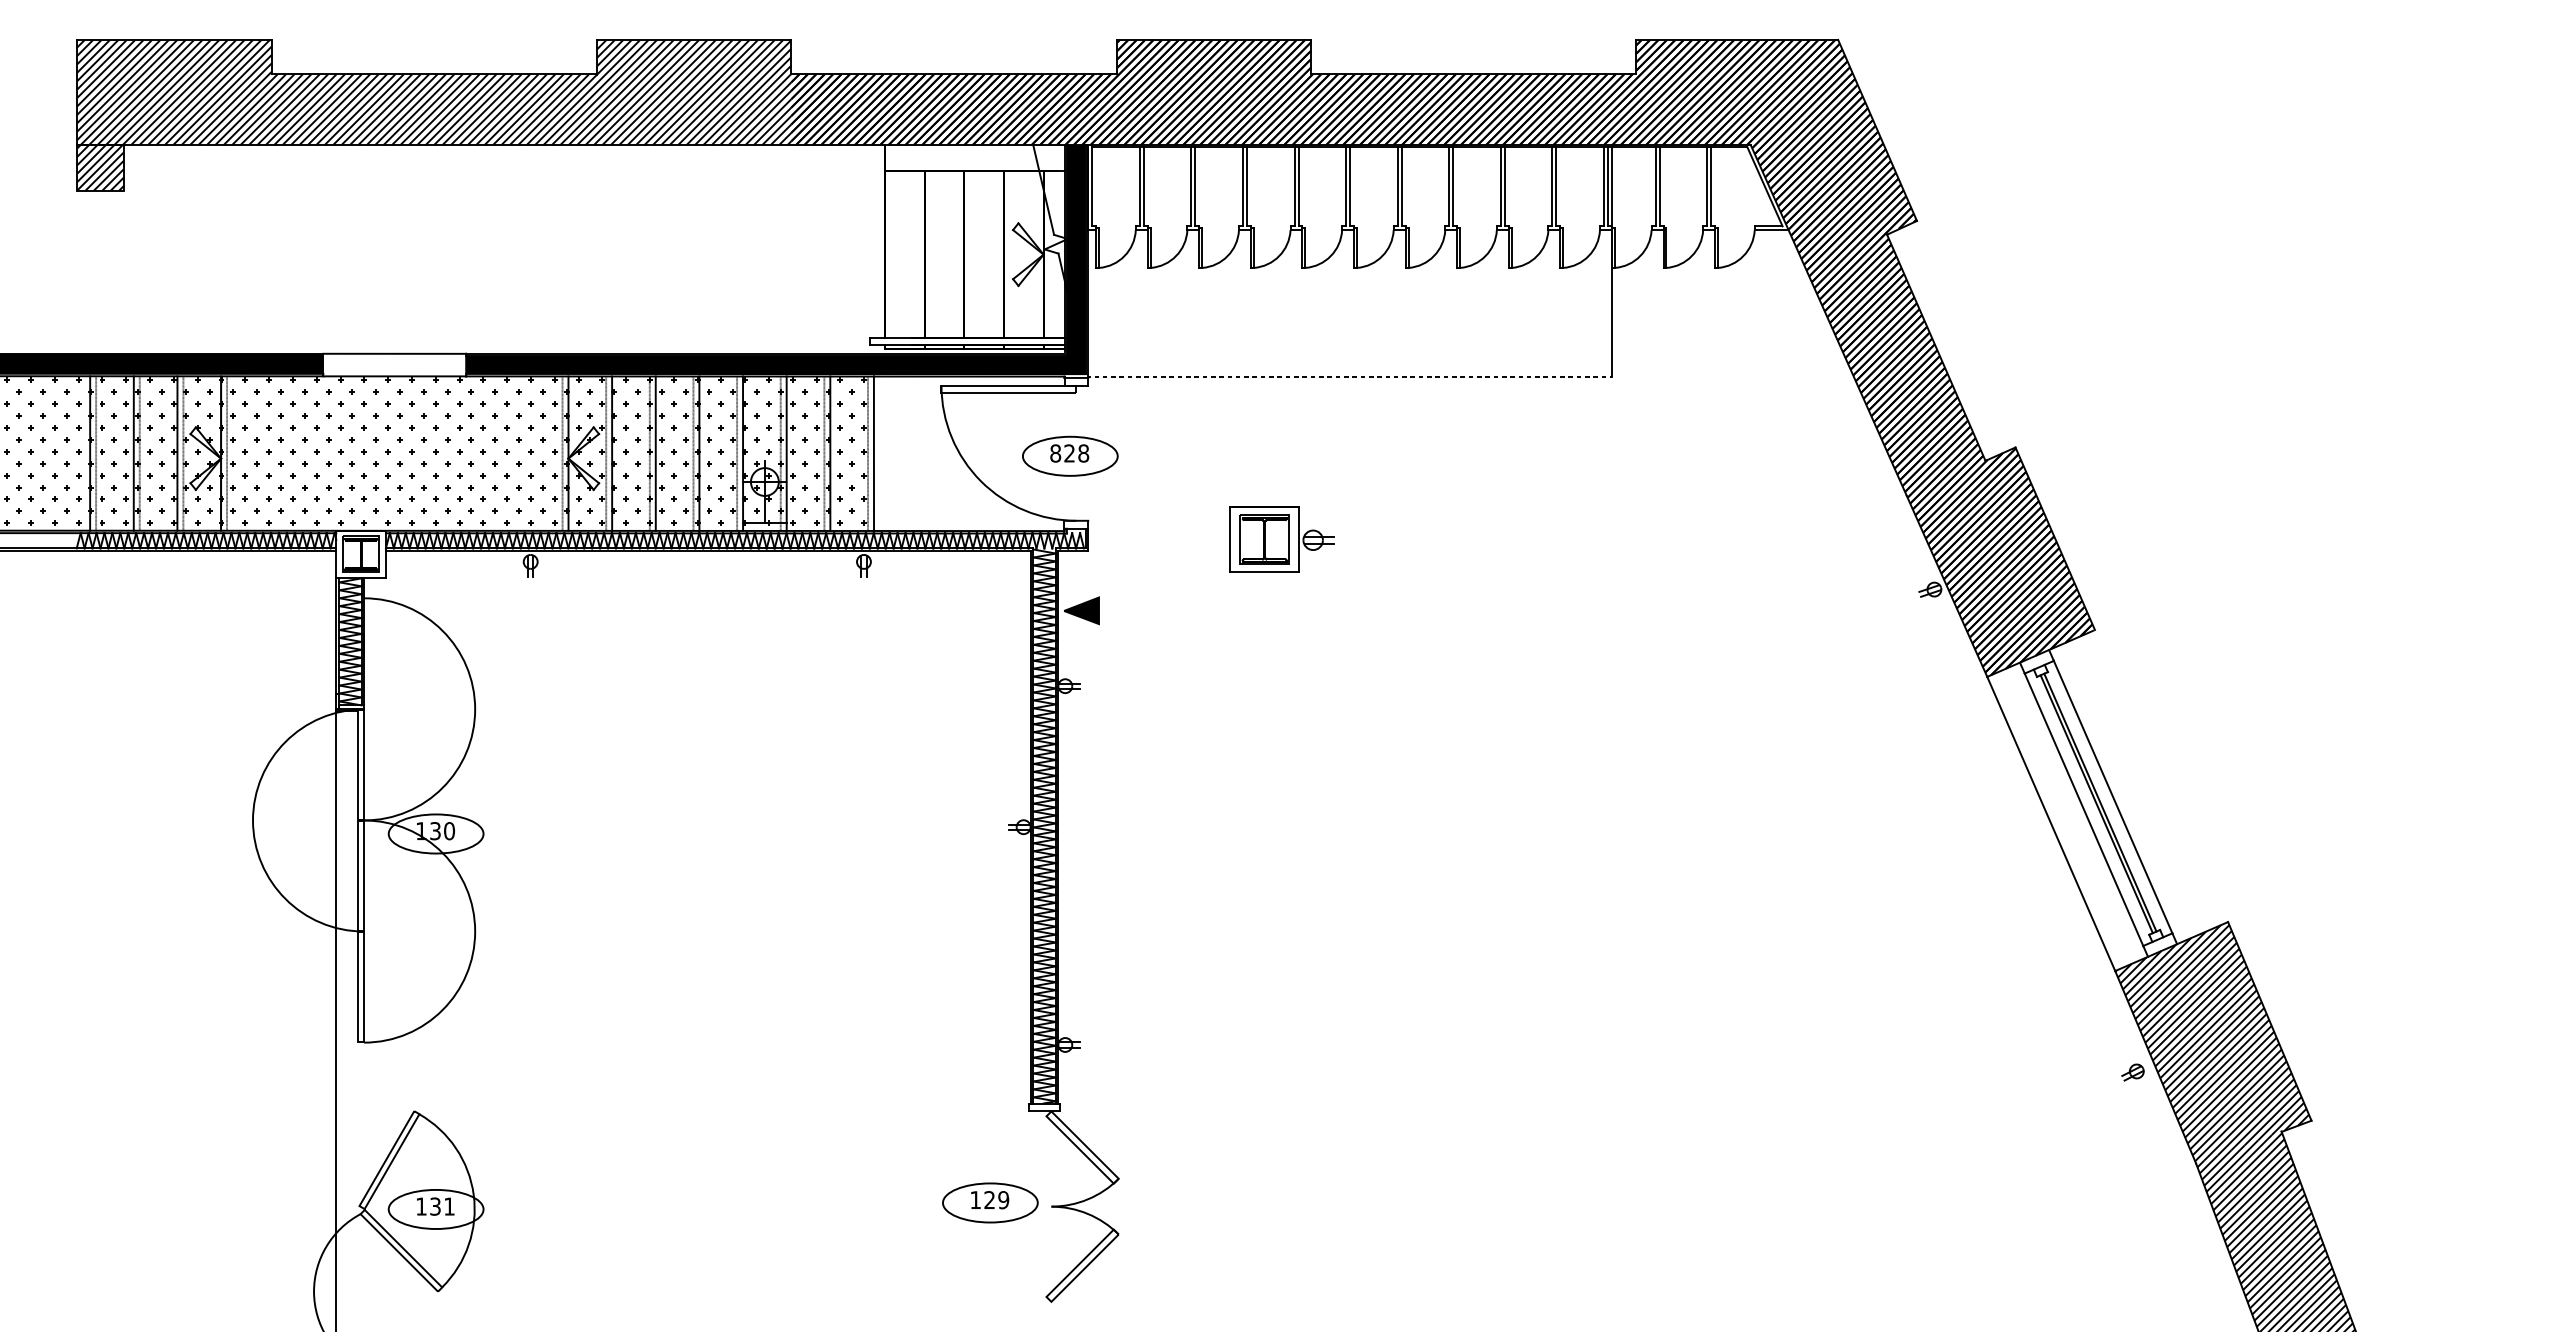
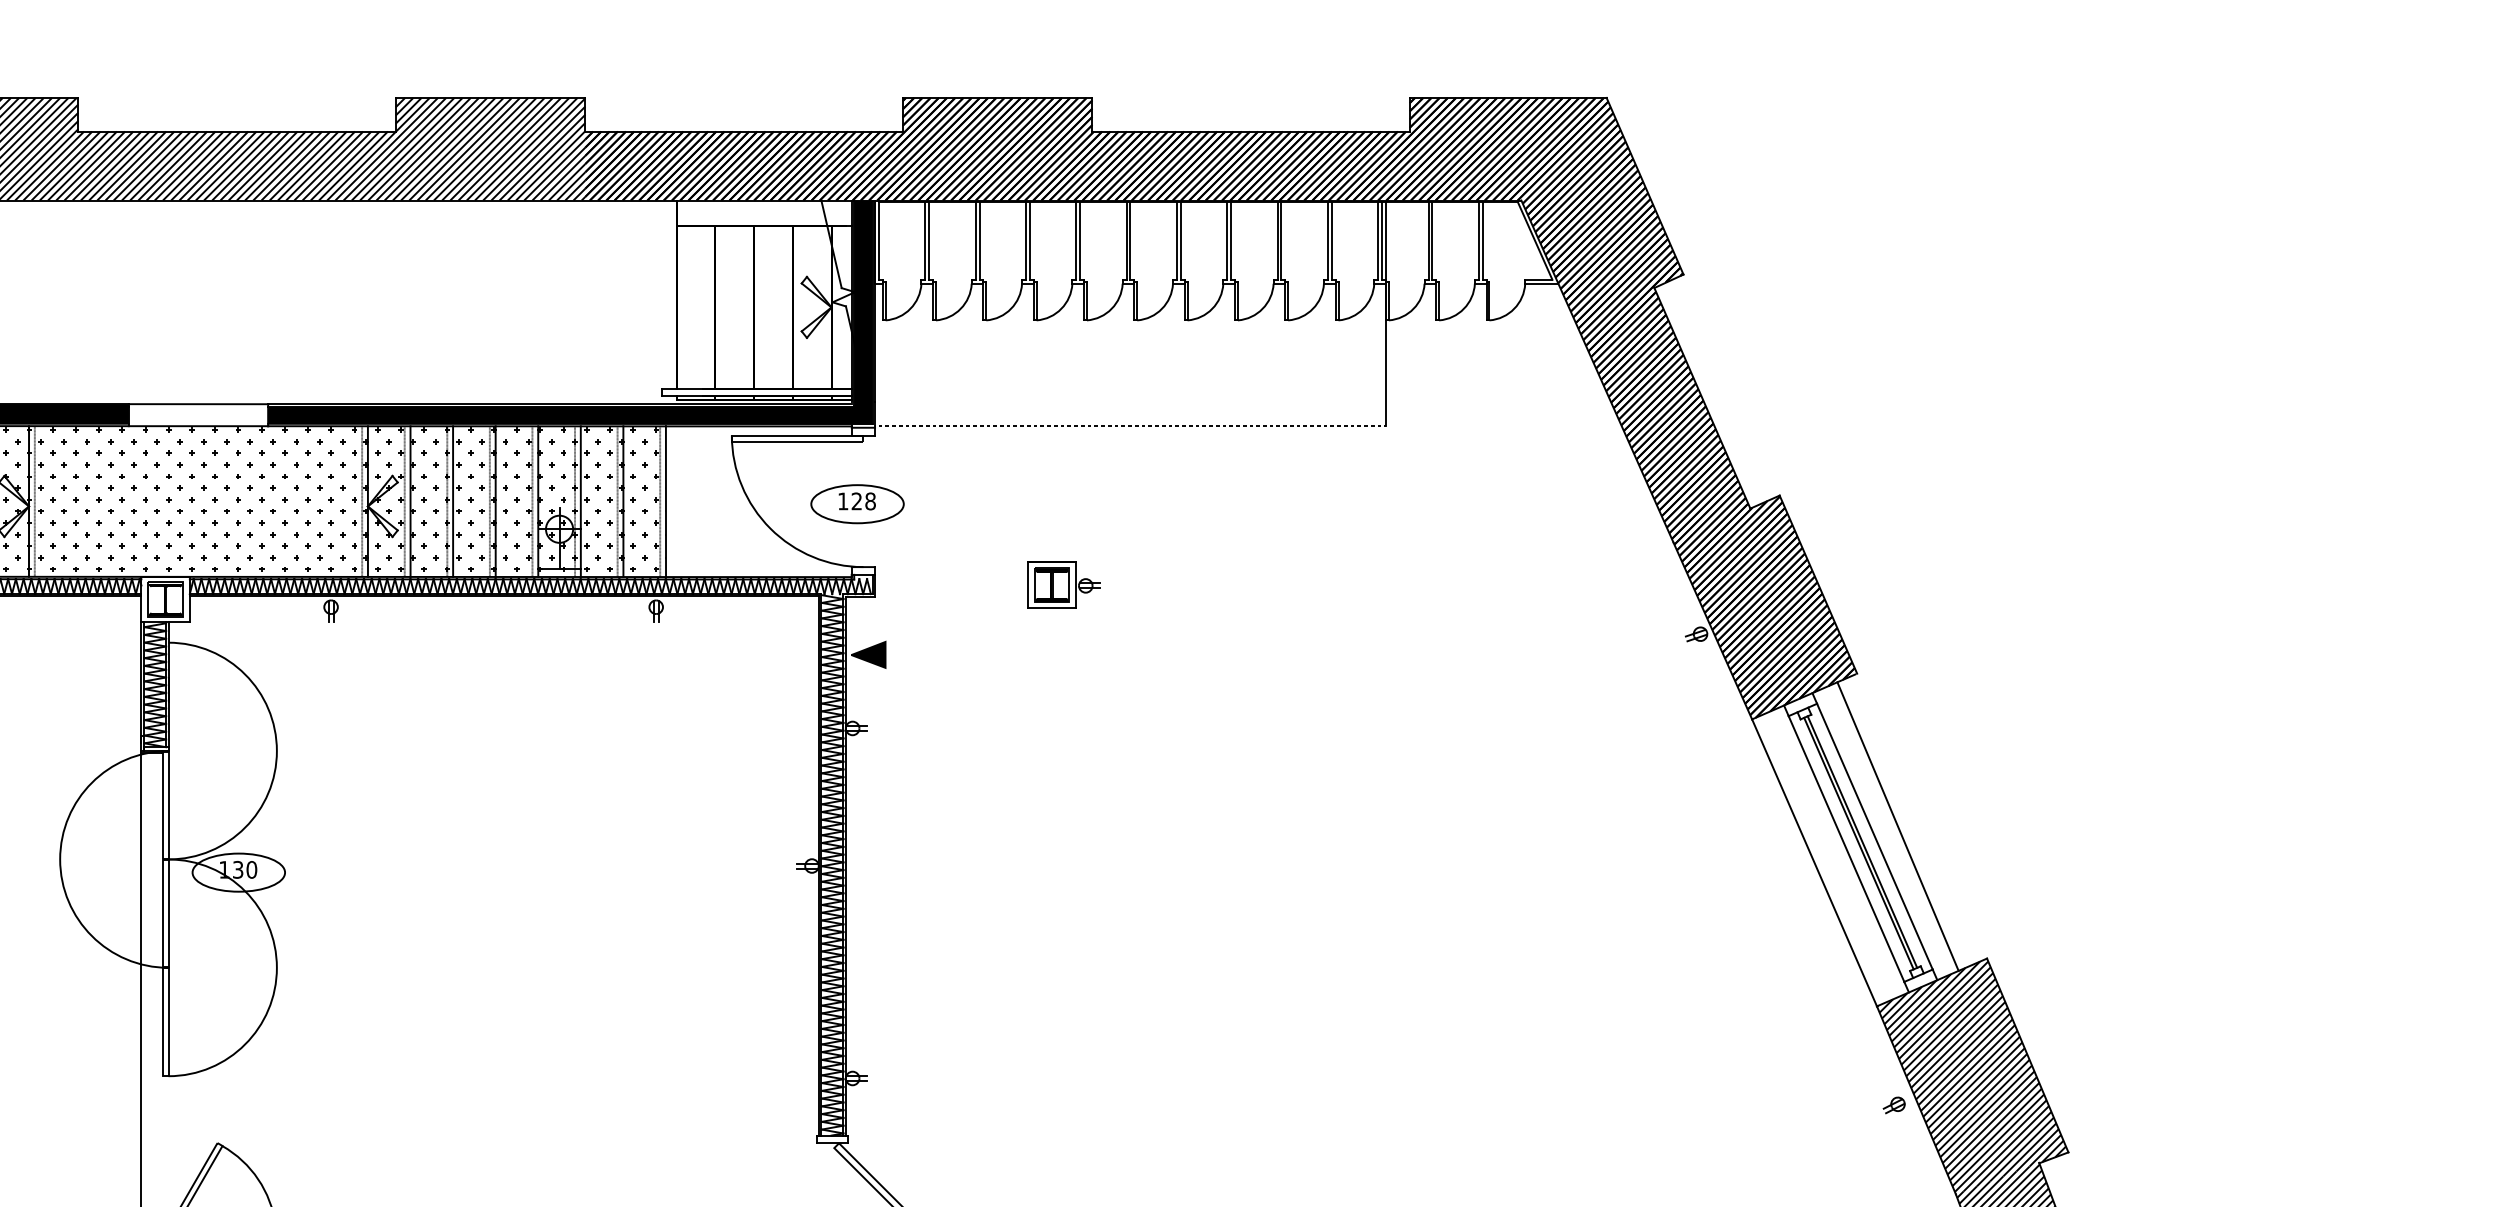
text: (1055, 453) -> (843, 501), 828 -> 128
part: (1281, 539) -> (1063, 585), size x0.71
line: (2136, 786) -> (1897, 826), added

